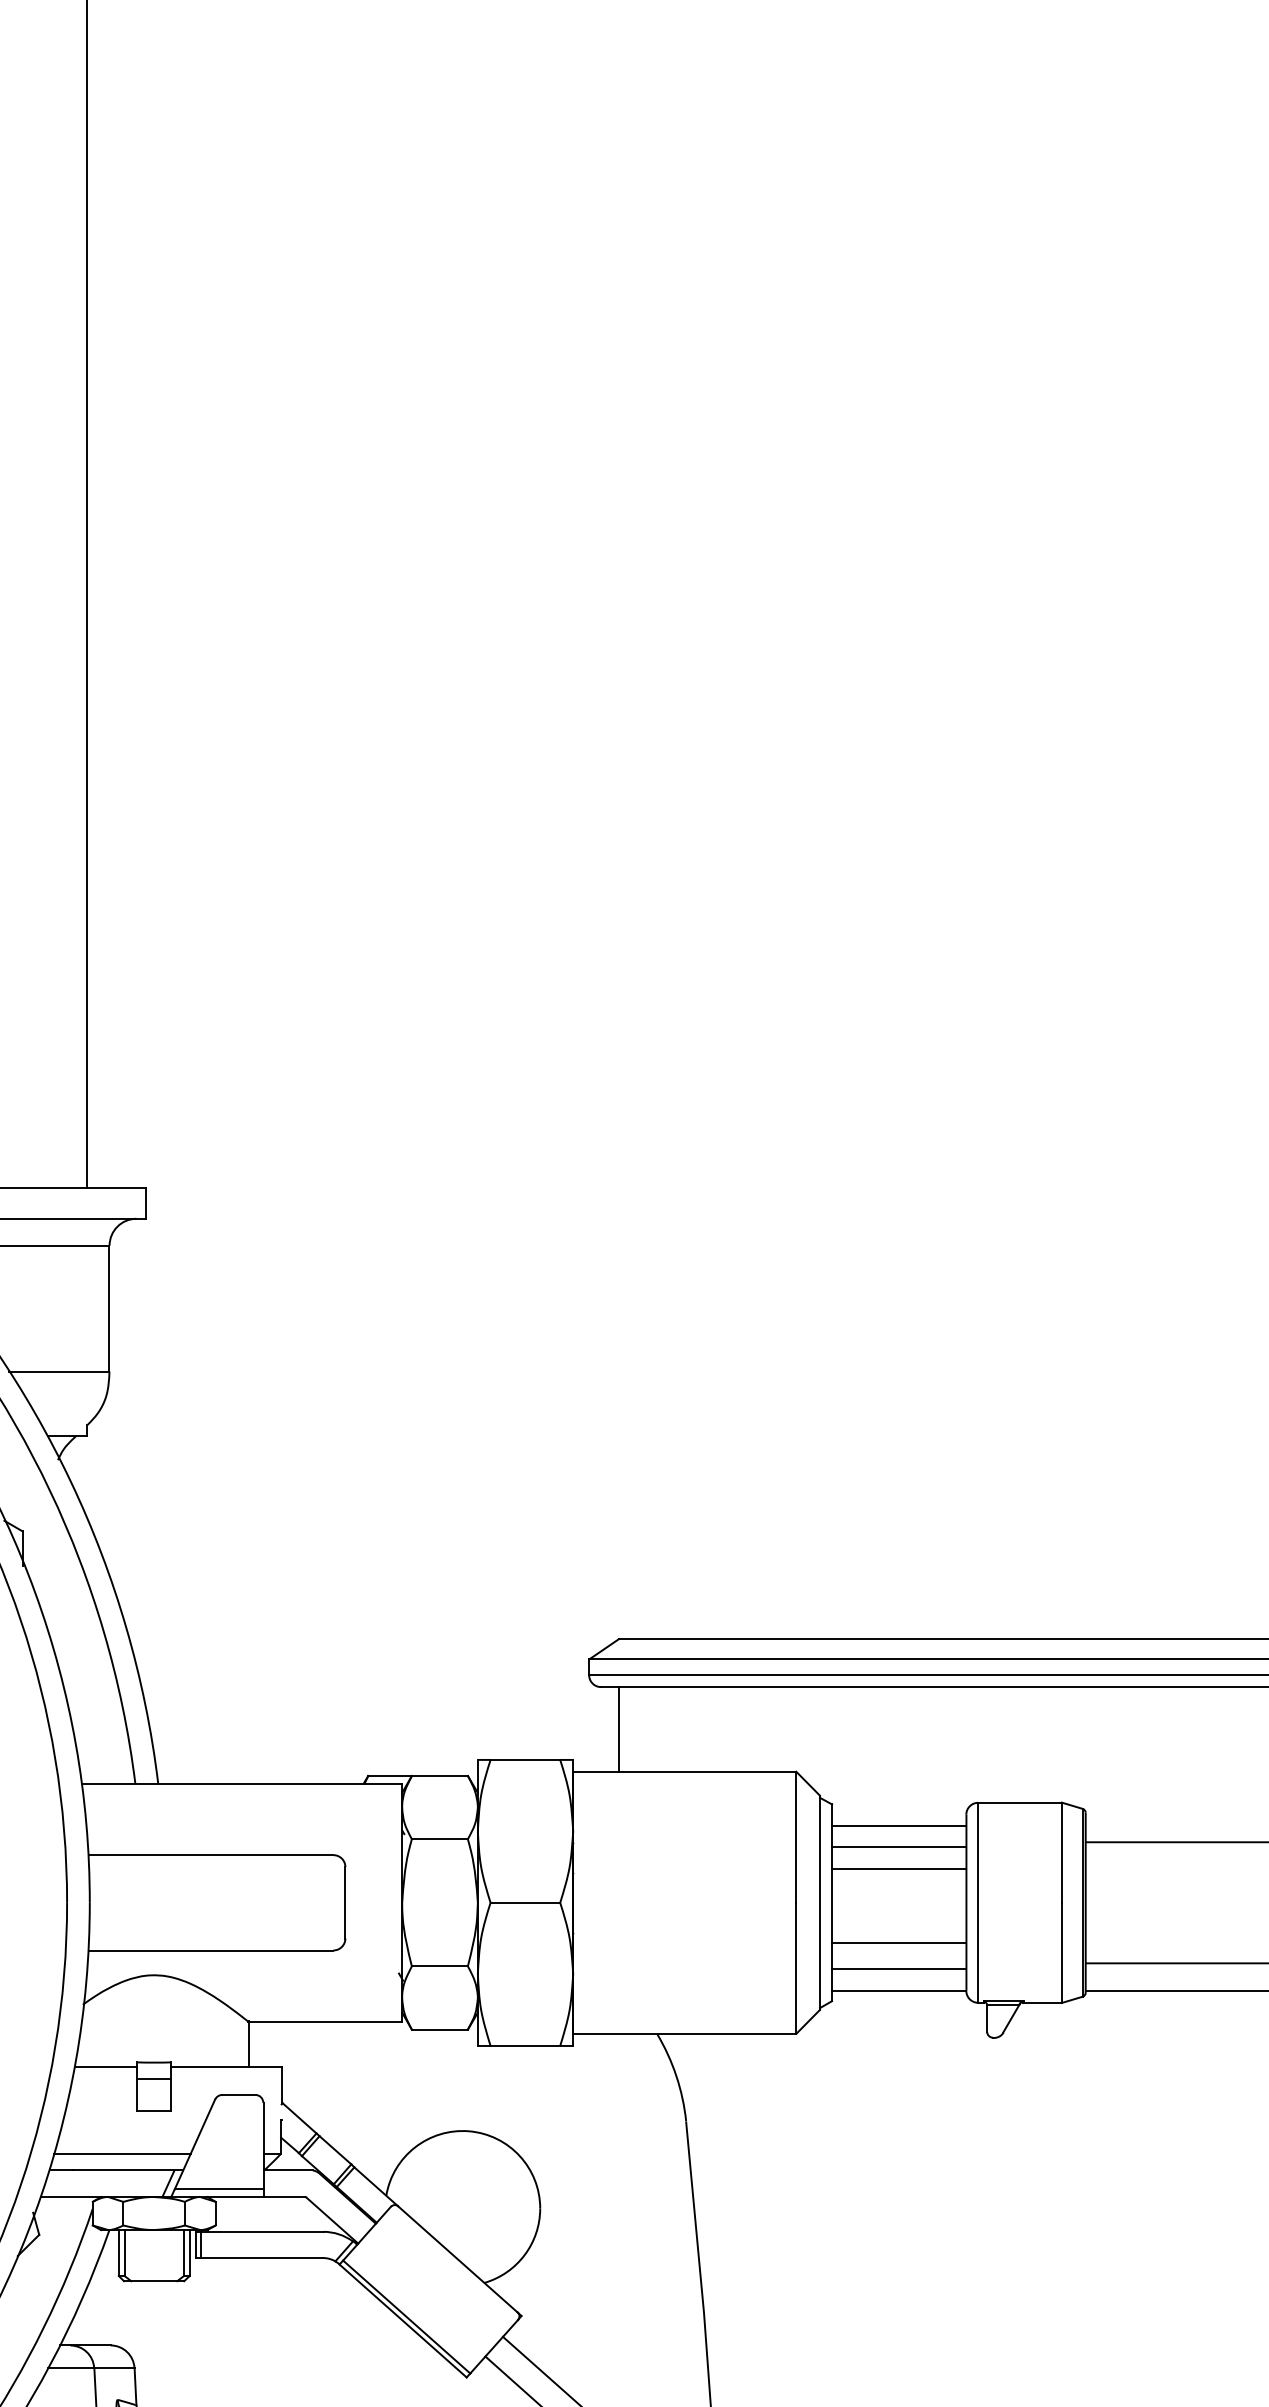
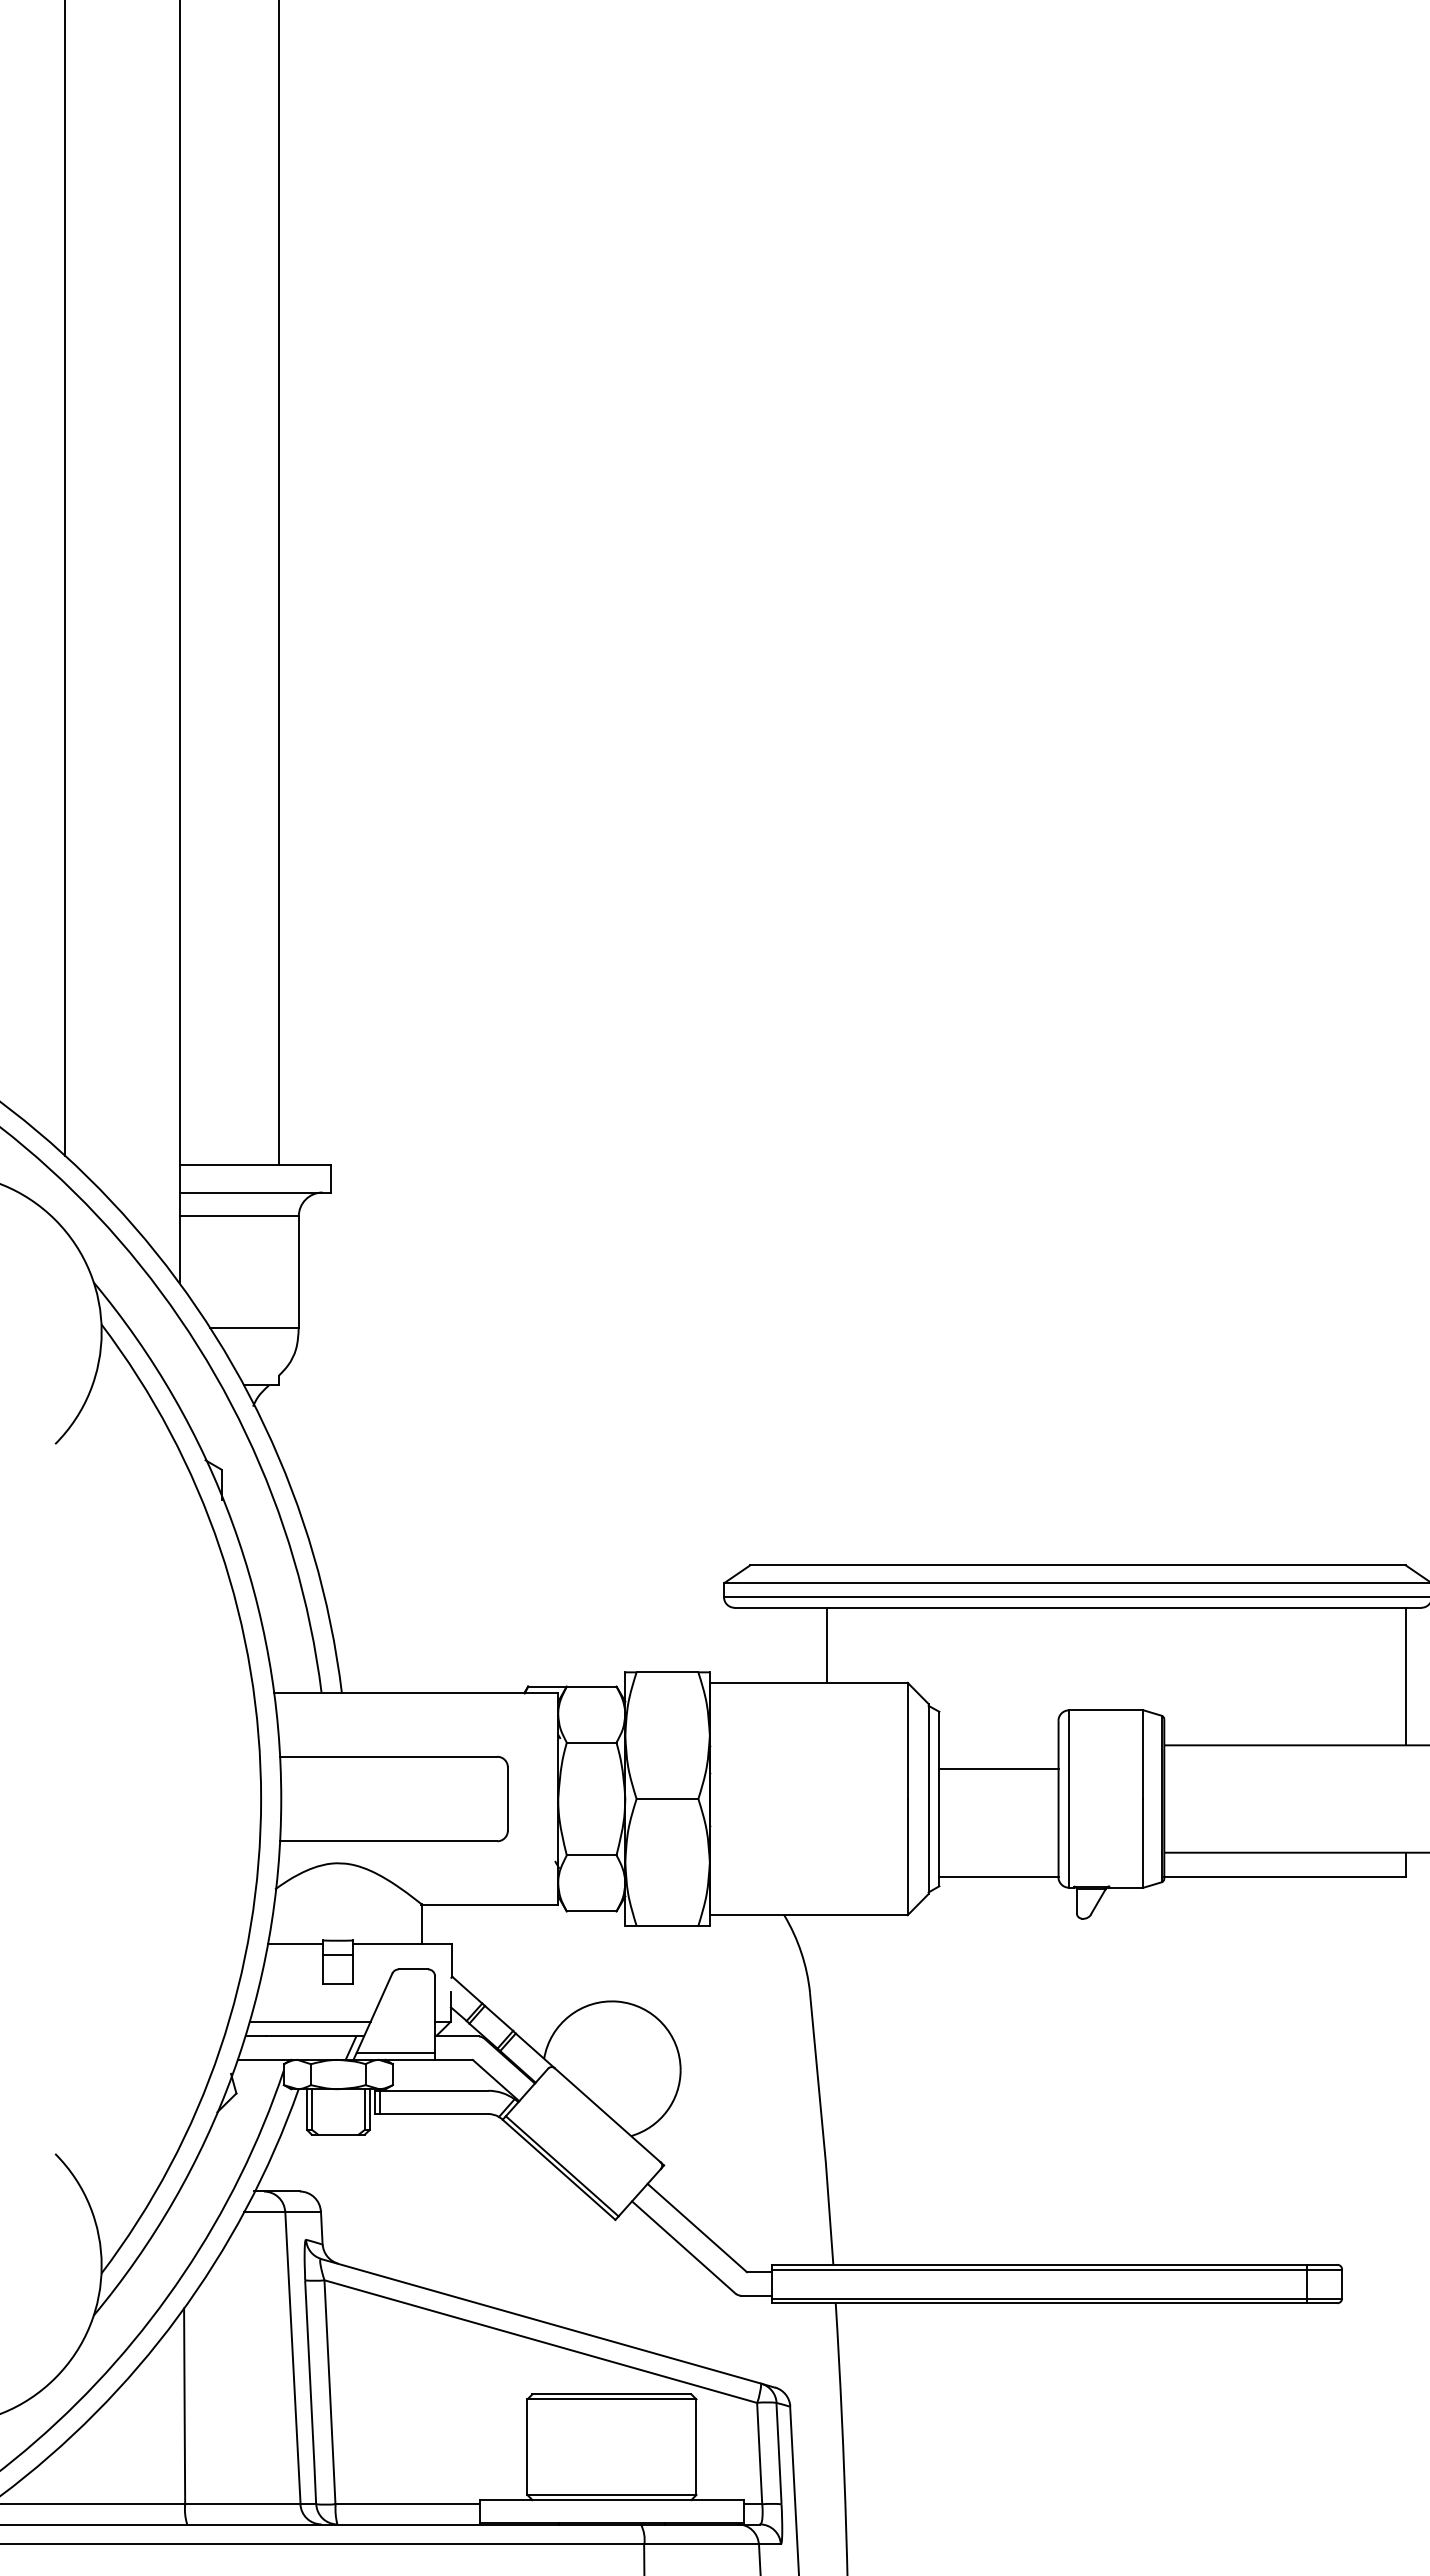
line: (619, 1728) -> (827, 1644), moved
line: (898, 1825) -> (998, 1730), removed
line: (898, 1846) -> (998, 1749), removed
line: (898, 1942) -> (998, 1834), removed
line: (898, 1968) -> (998, 1857), removed

